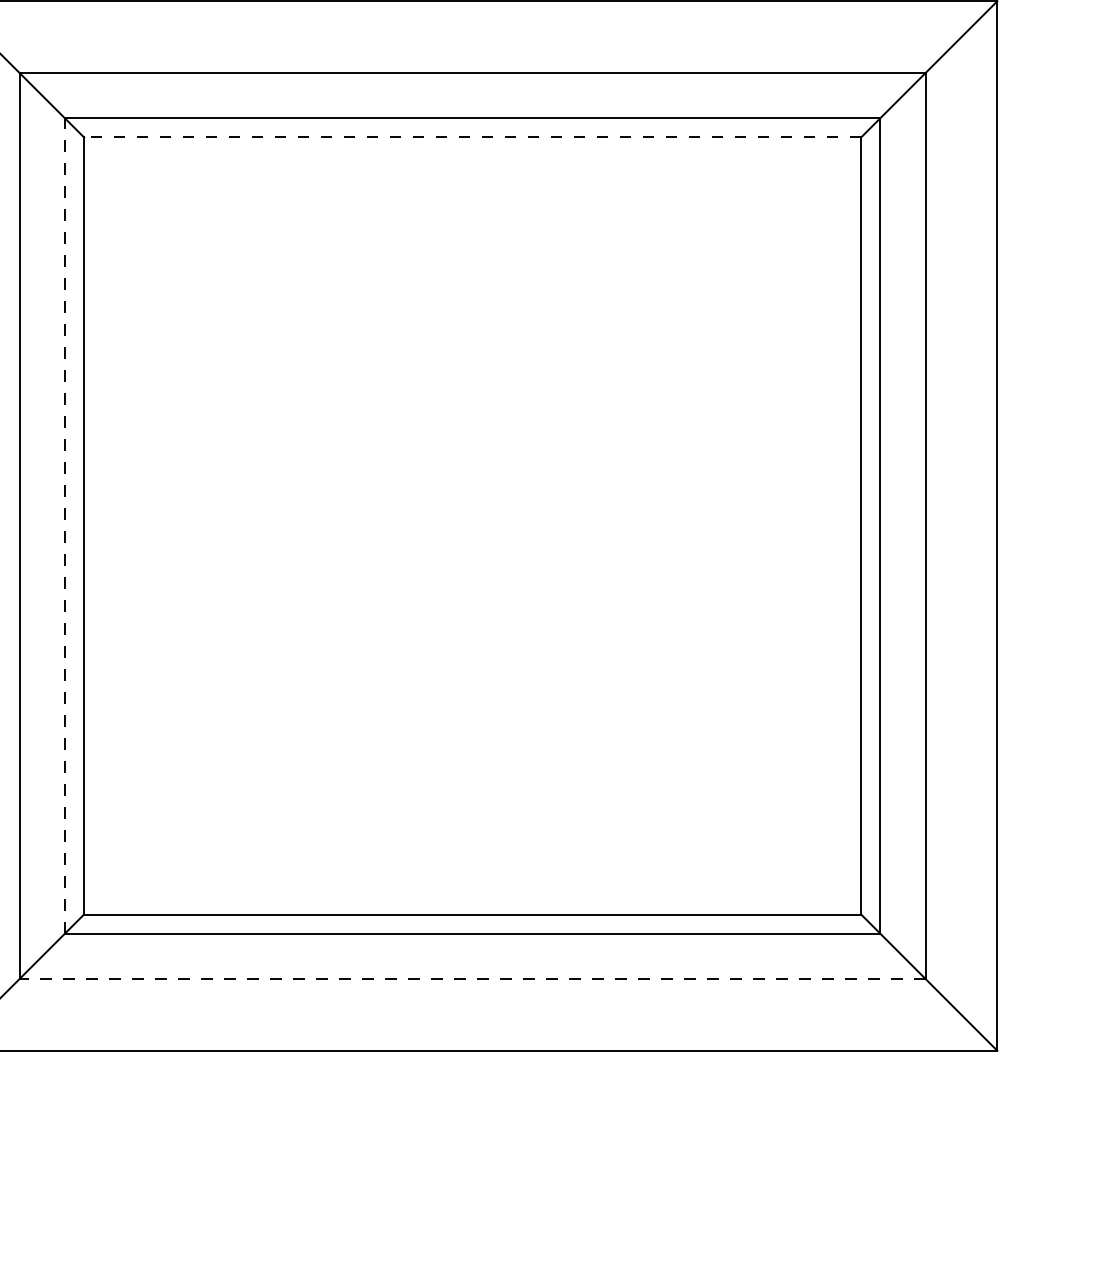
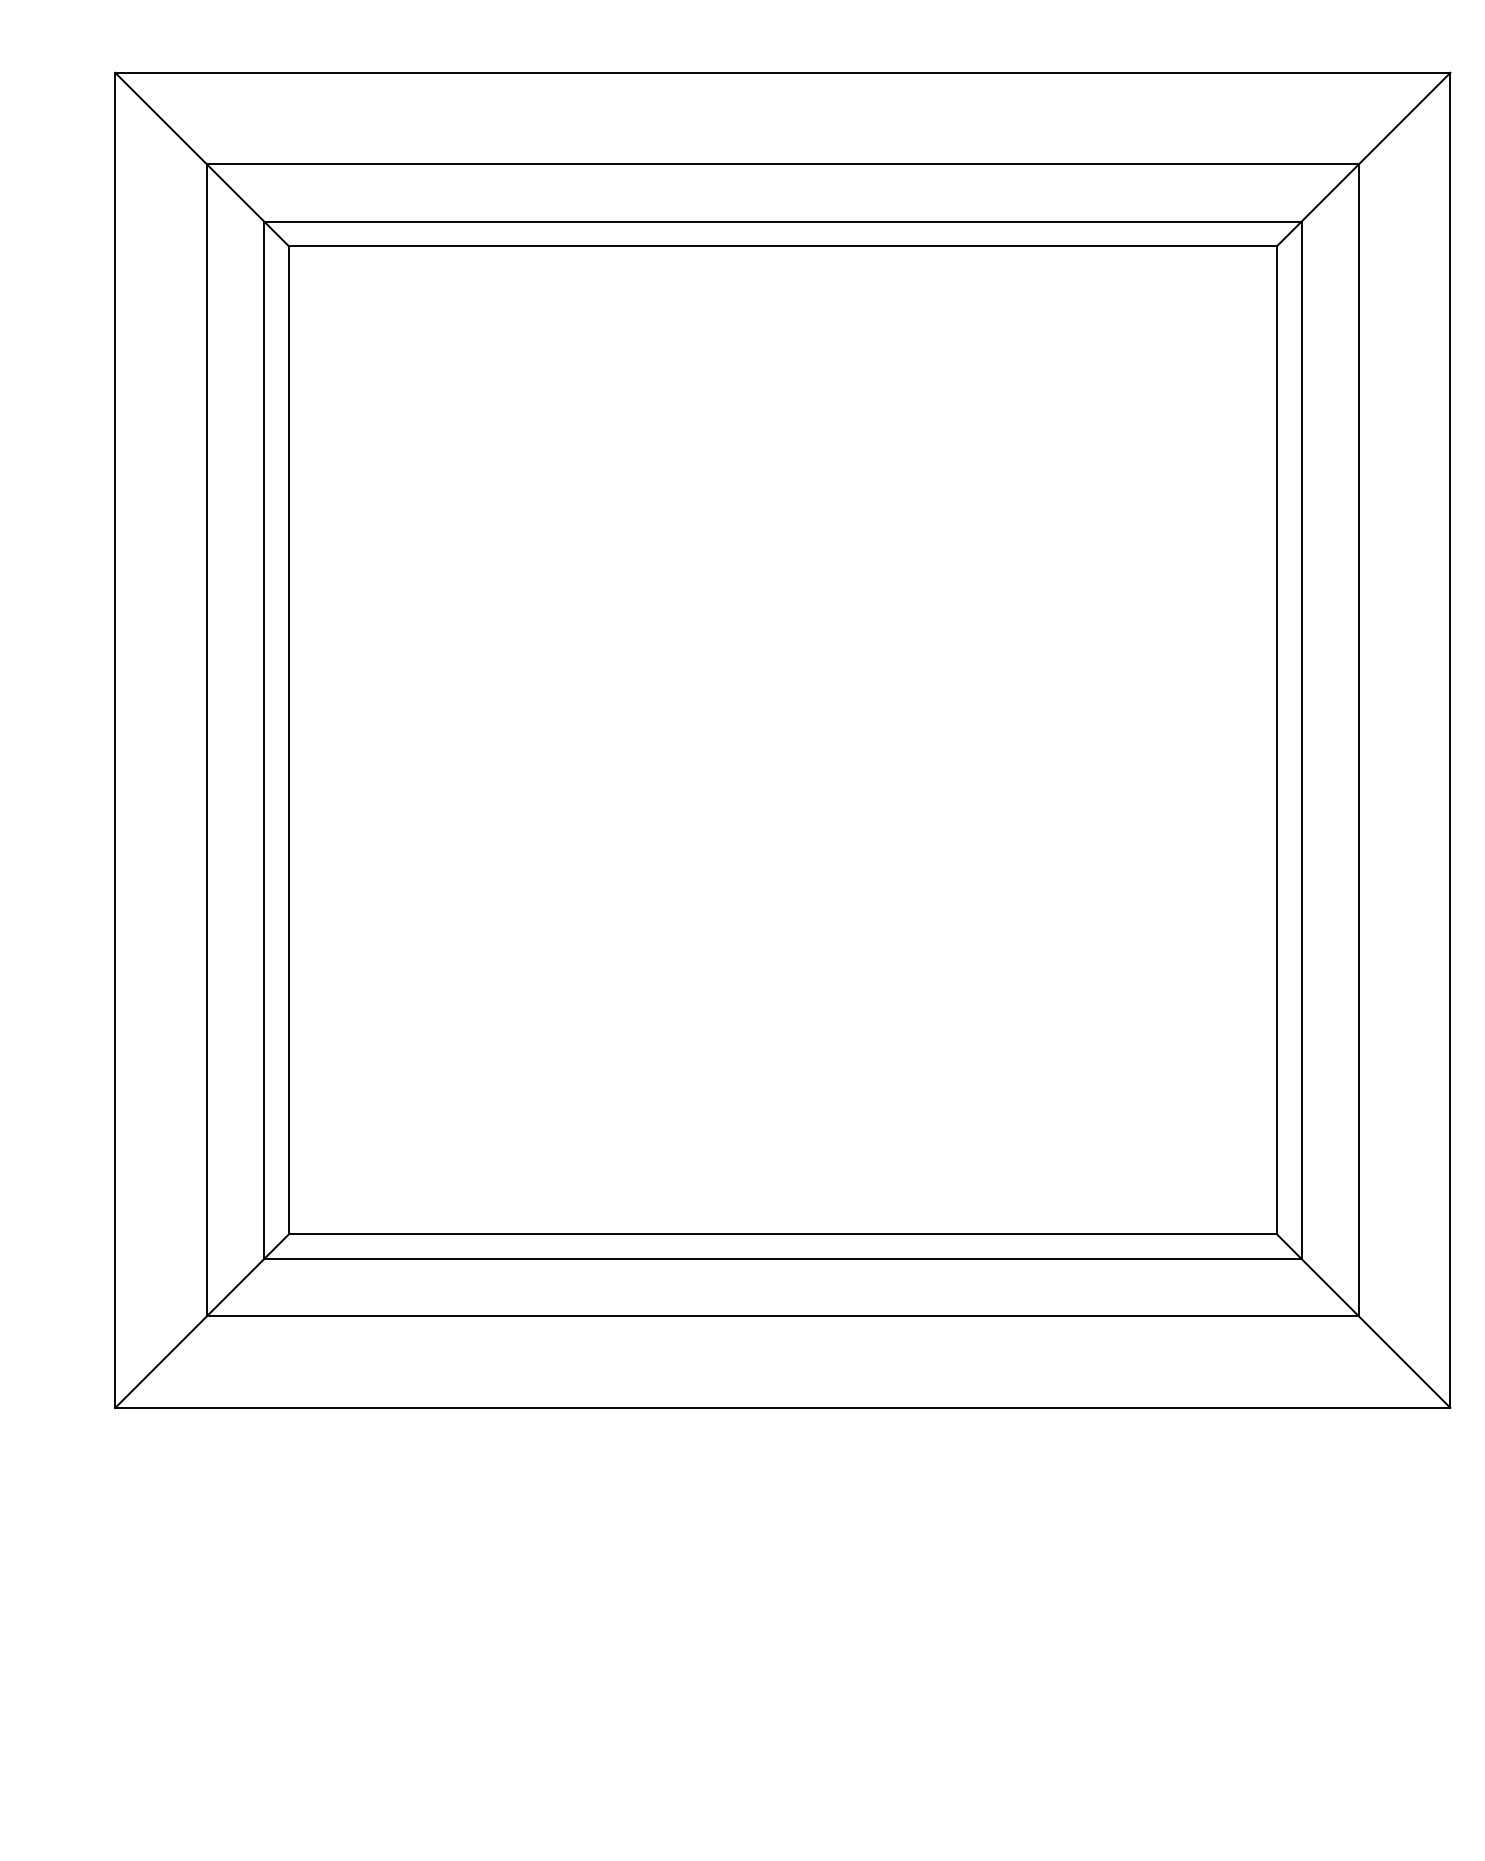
line: (472, 137) -> (782, 246), dashed -> solid
line: (65, 526) -> (264, 740), dashed -> solid
line: (472, 978) -> (782, 1316), dashed -> solid

